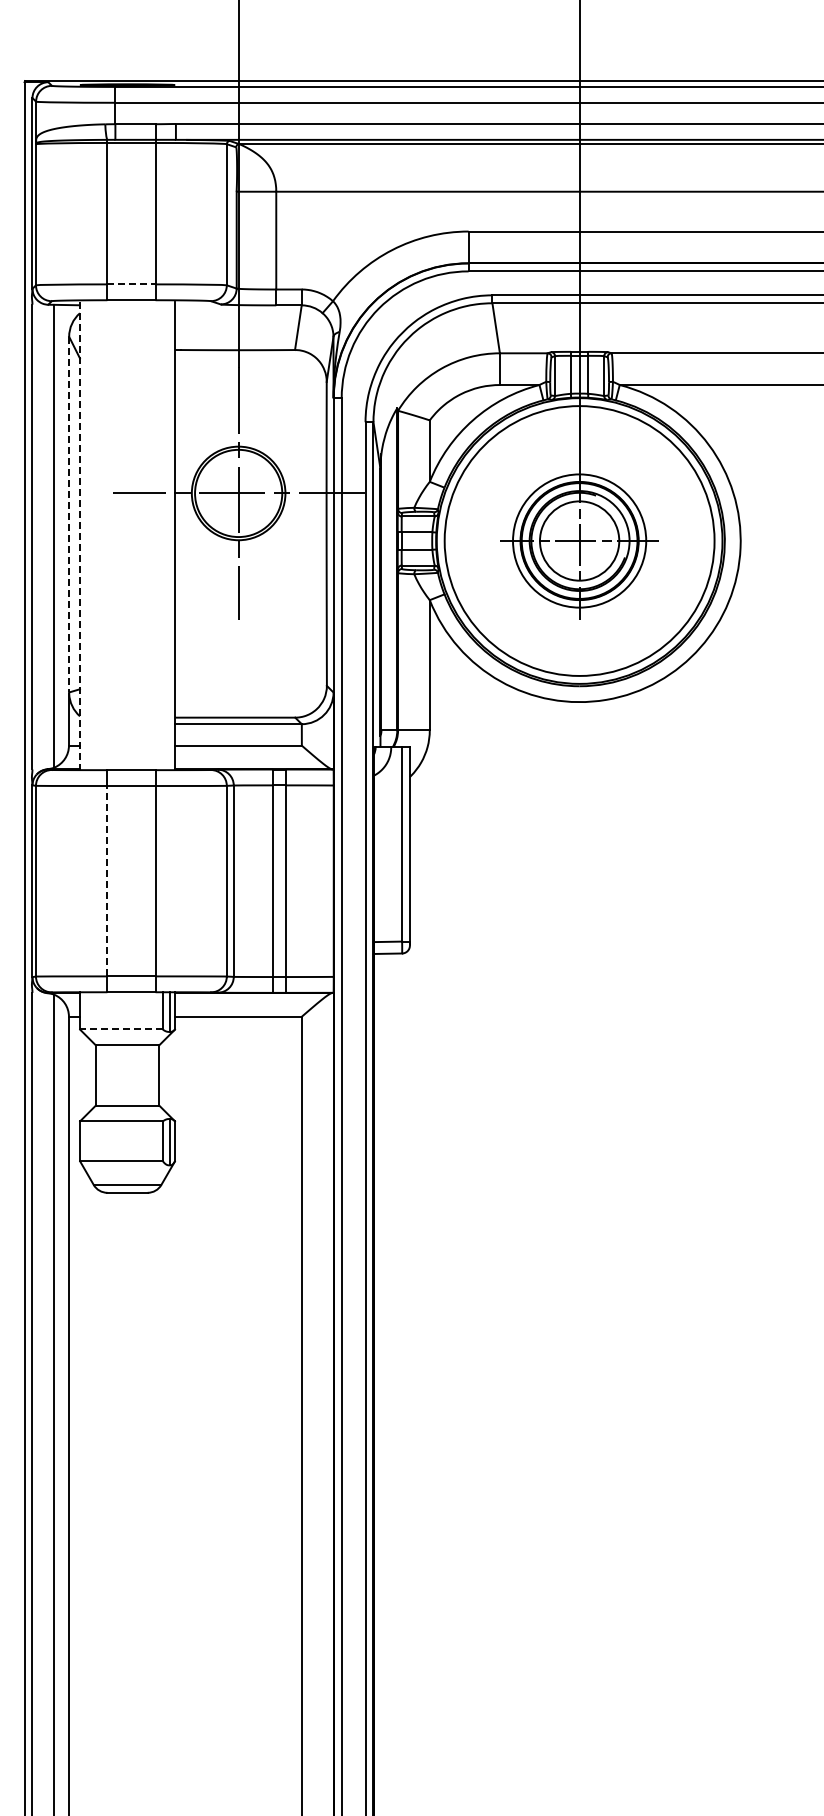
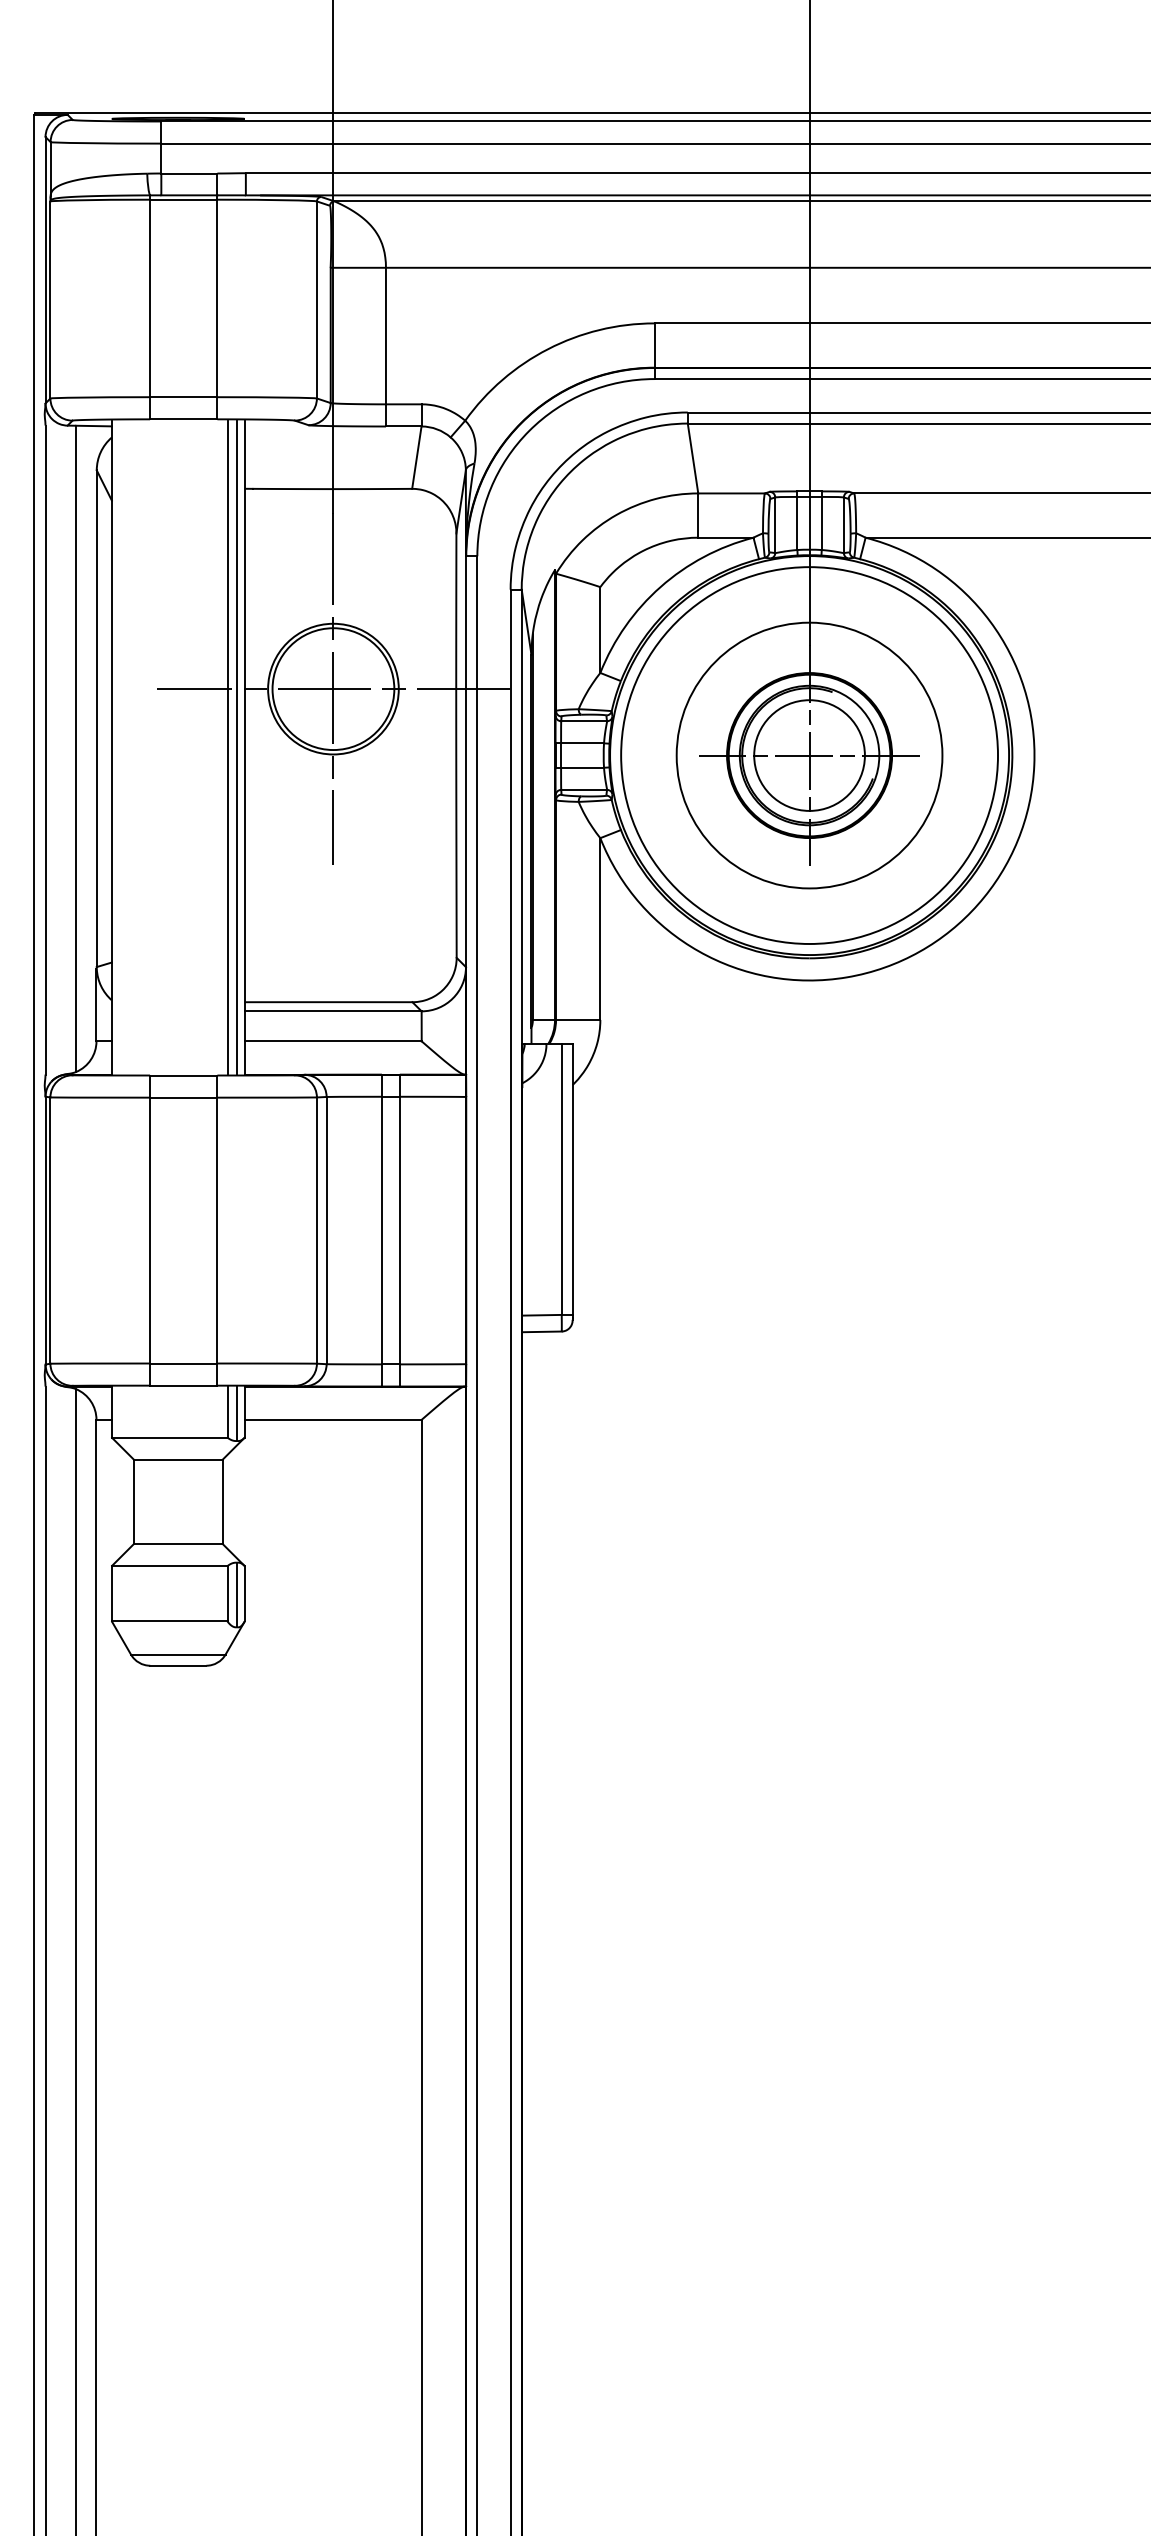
line: (131, 284) -> (183, 397), dashed -> solid
line: (69, 514) -> (97, 718), dashed -> solid
line: (162, 535) -> (227, 747), added
line: (169, 535) -> (236, 747), added
line: (79, 536) -> (111, 749), dashed -> solid
circle: (579, 540) -> (809, 754), size x1.43
line: (107, 880) -> (150, 1229), dashed -> solid
line: (120, 1029) -> (168, 1437), dashed -> solid

